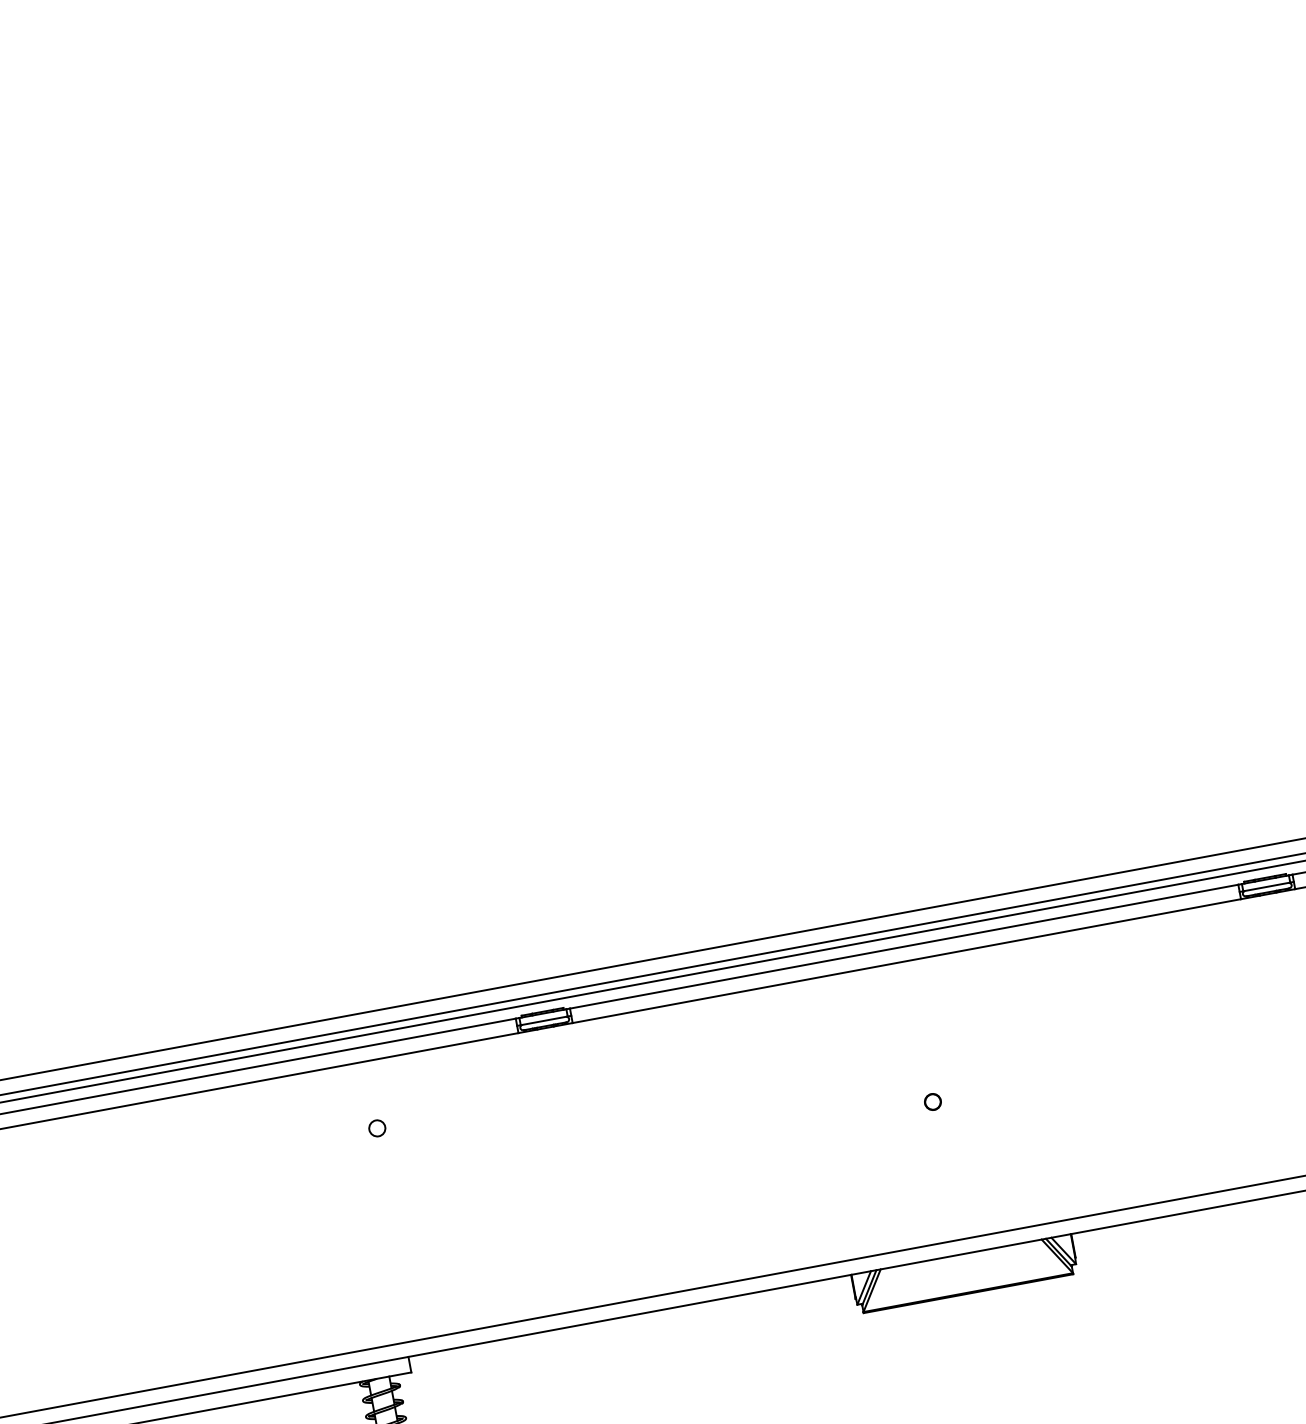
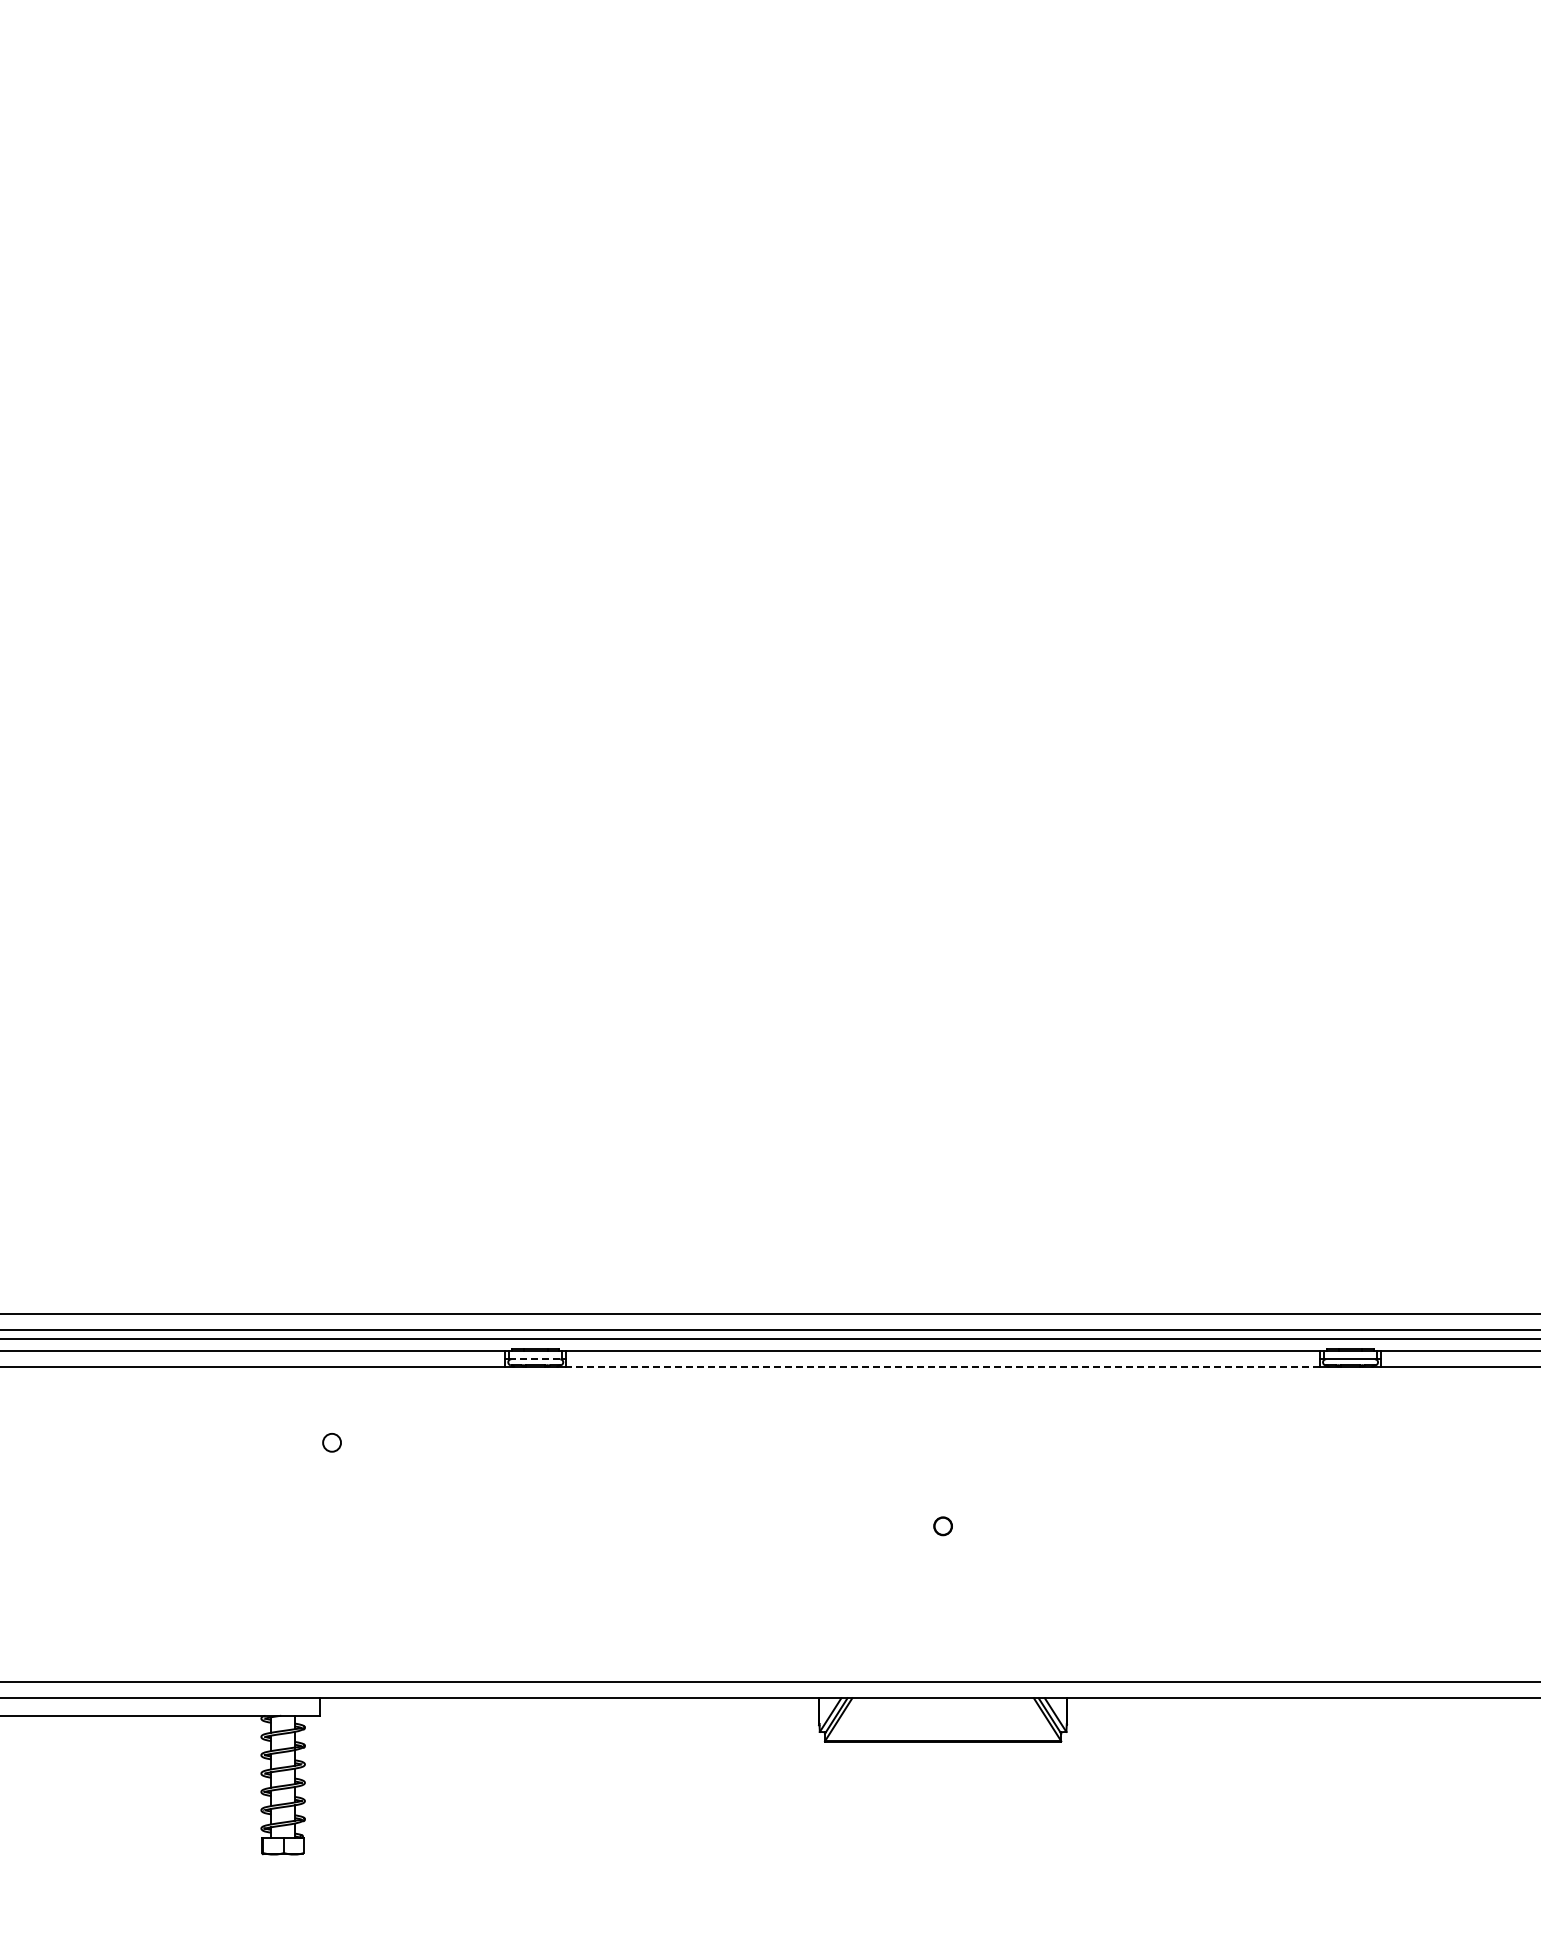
line: (907, 961) -> (943, 1367), solid -> dashed
line: (544, 1020) -> (536, 1359), solid -> dashed

